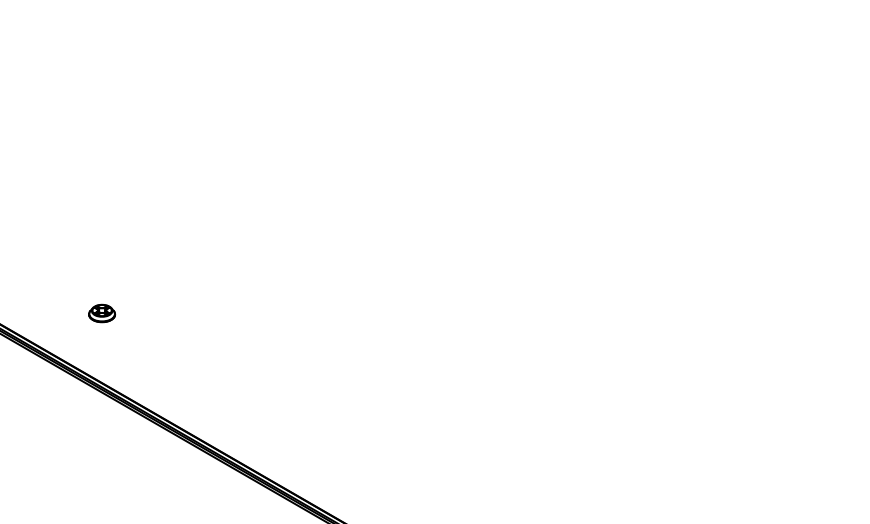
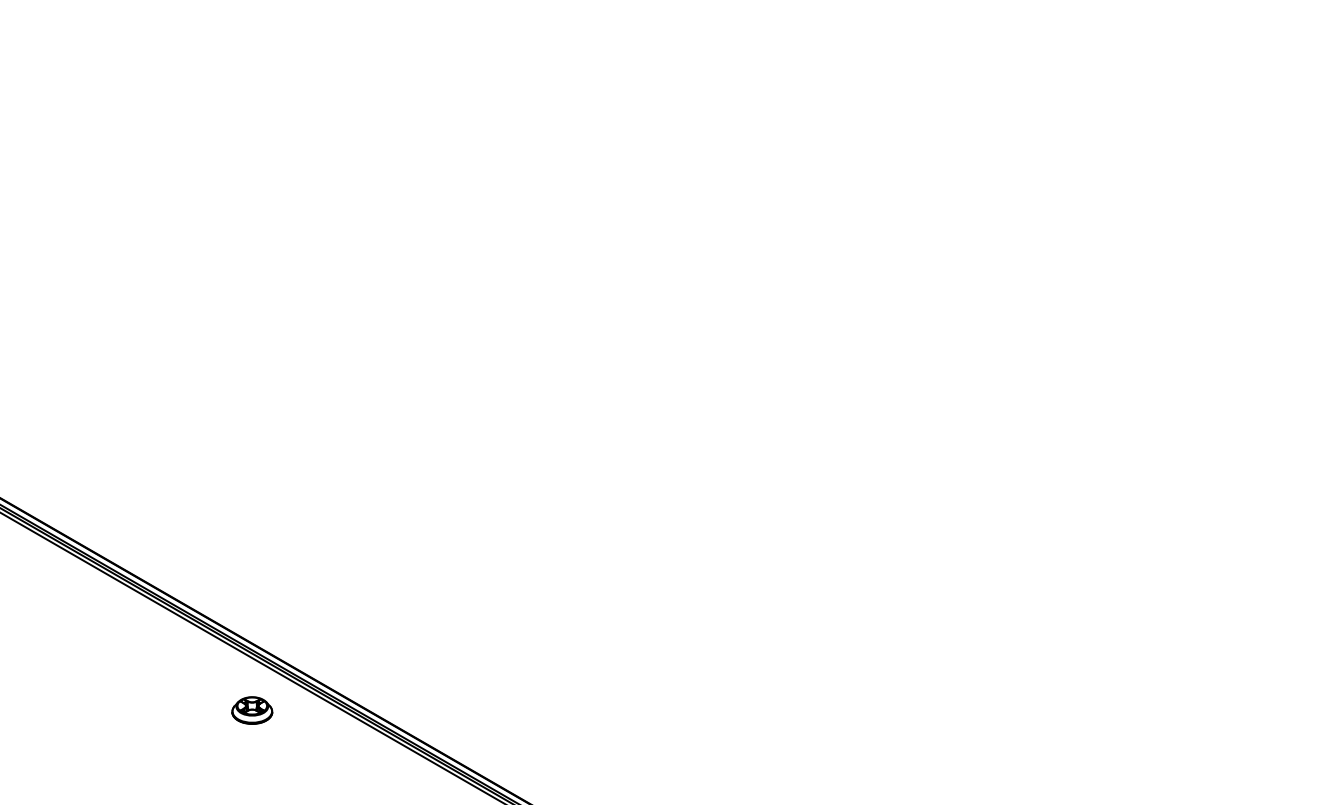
part: (102, 313) -> (252, 710), moved

